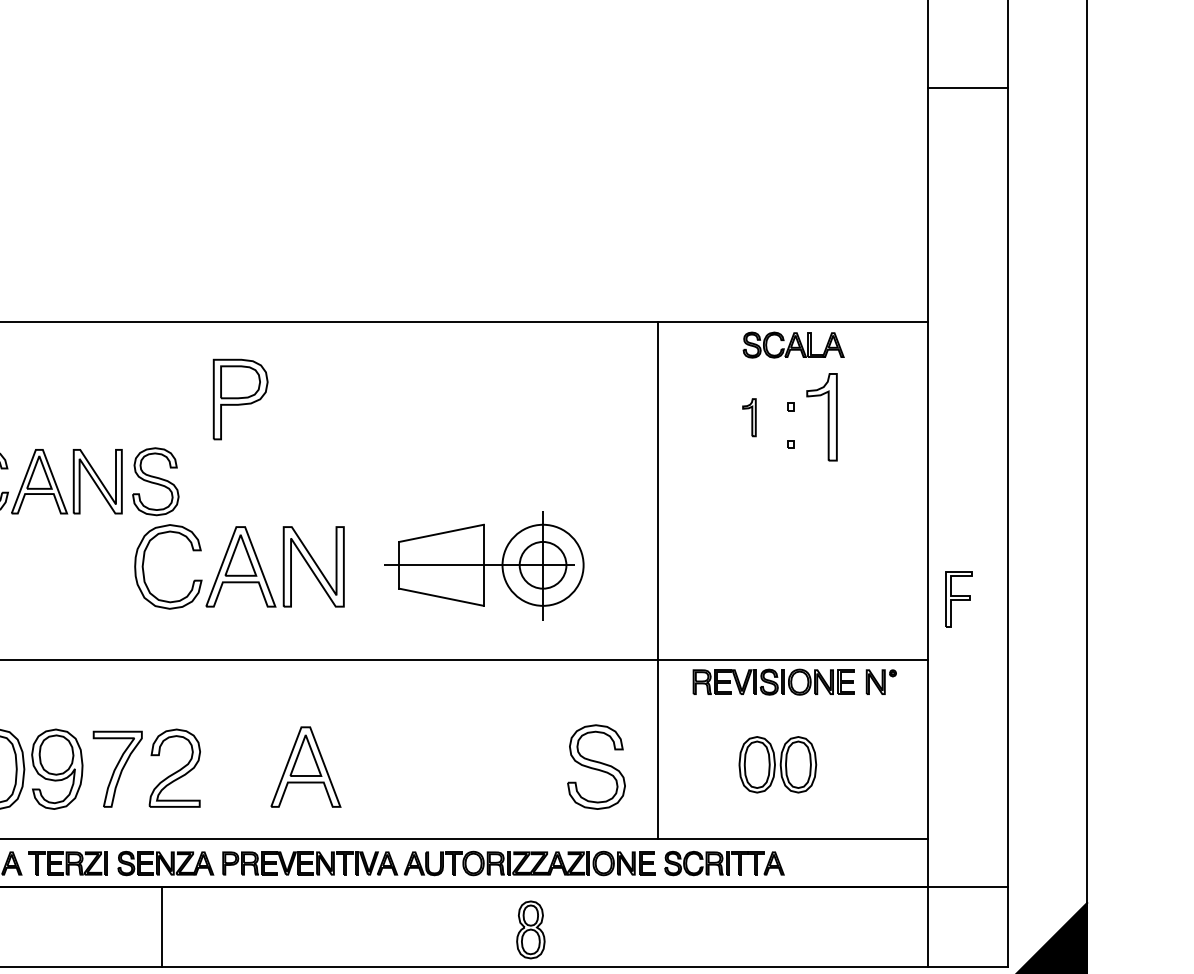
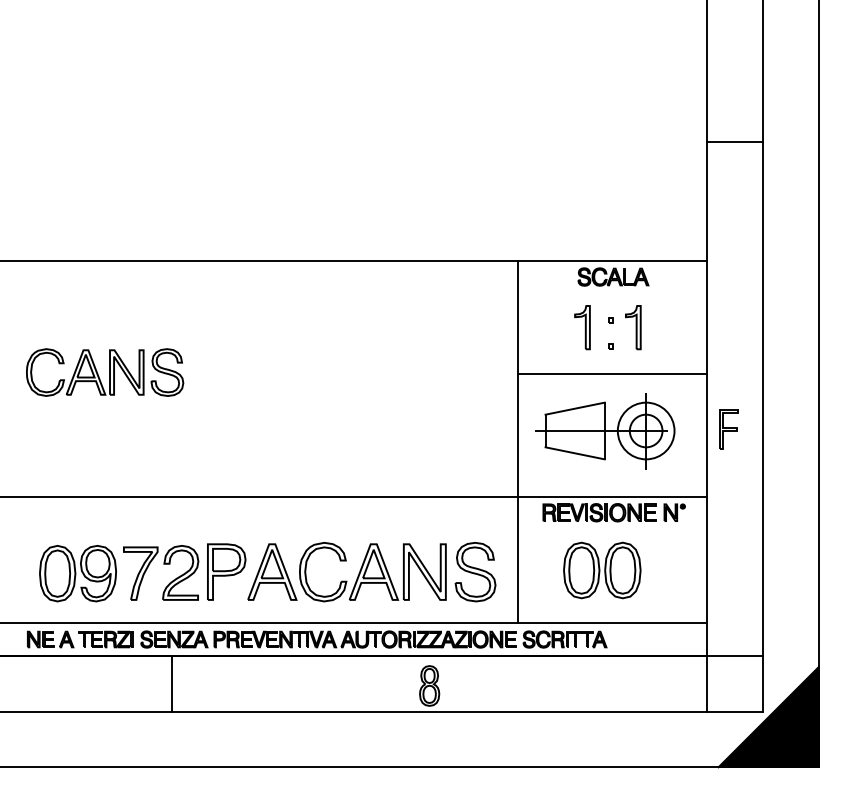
line: (968, 88) -> (735, 142), moved
part: (240, 398) -> (226, 571), moved
part: (749, 417) -> (582, 327), size x1.67
part: (822, 417) -> (633, 327), size x0.71
line: (792, 483) -> (612, 373), added
part: (484, 566) -> (605, 431), moved
part: (238, 567) -> (372, 572), moved
part: (958, 598) -> (728, 429), moved
part: (778, 764) -> (602, 570), size x1.43

